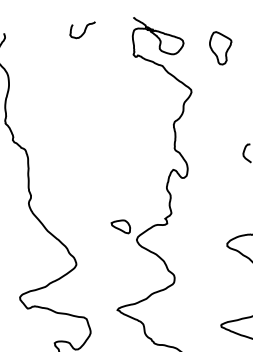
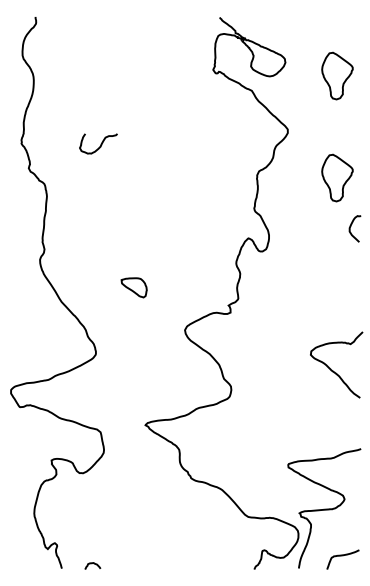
curve: (84, 30) -> (100, 144), moved
part: (230, 119) -> (337, 177), added
part: (120, 227) -> (133, 287), moved

